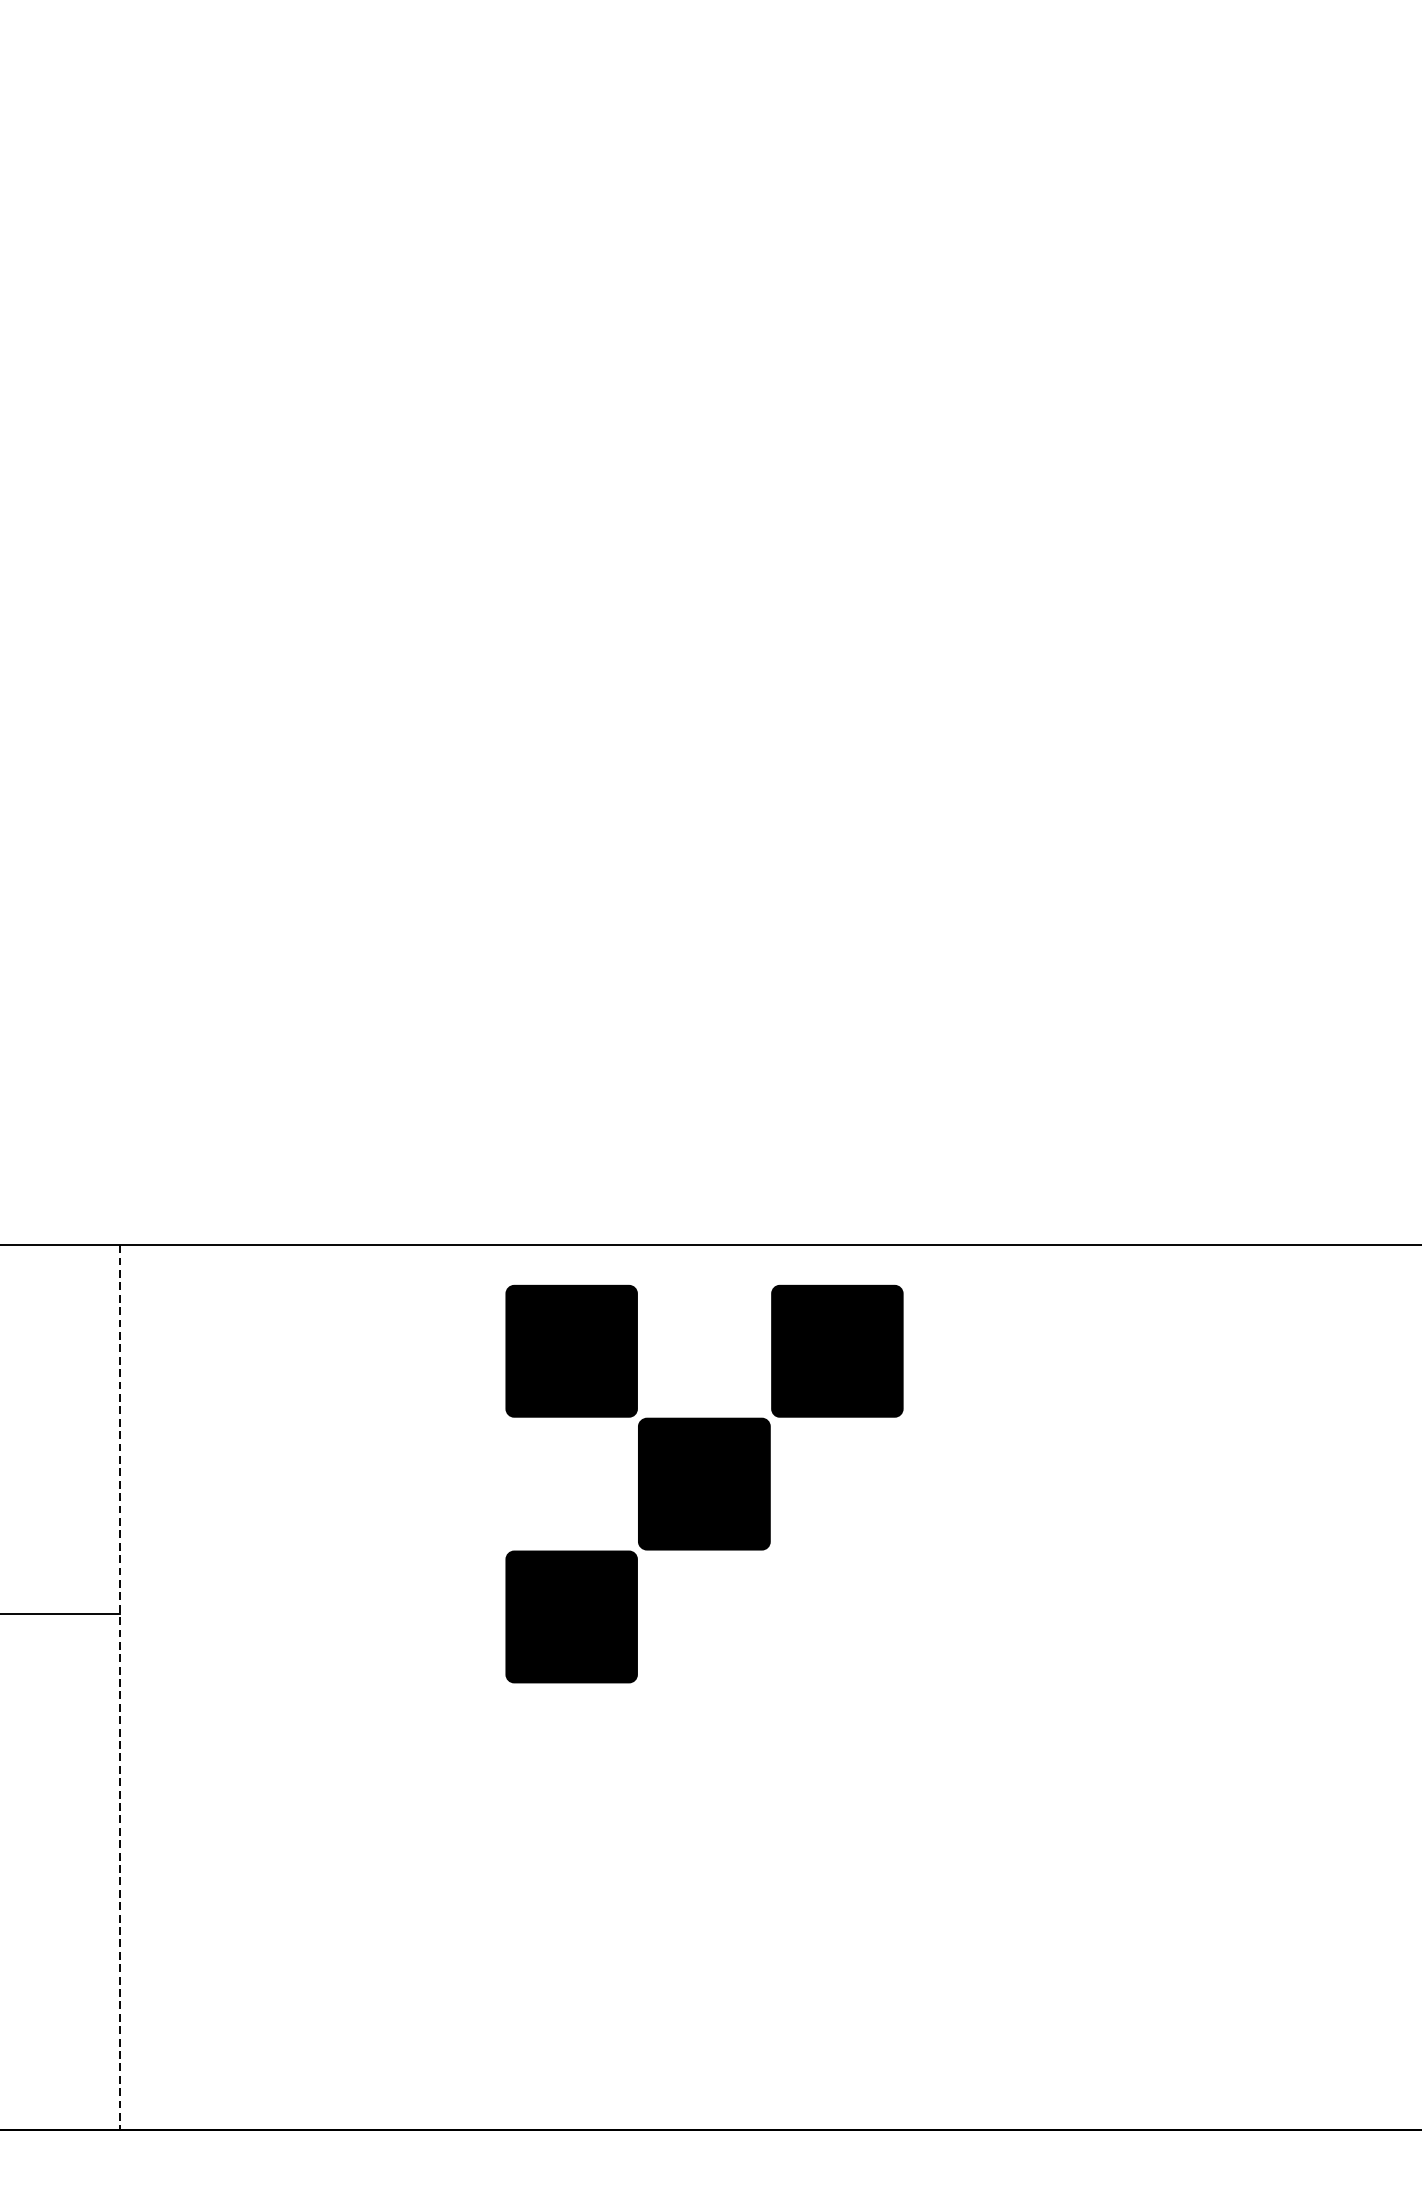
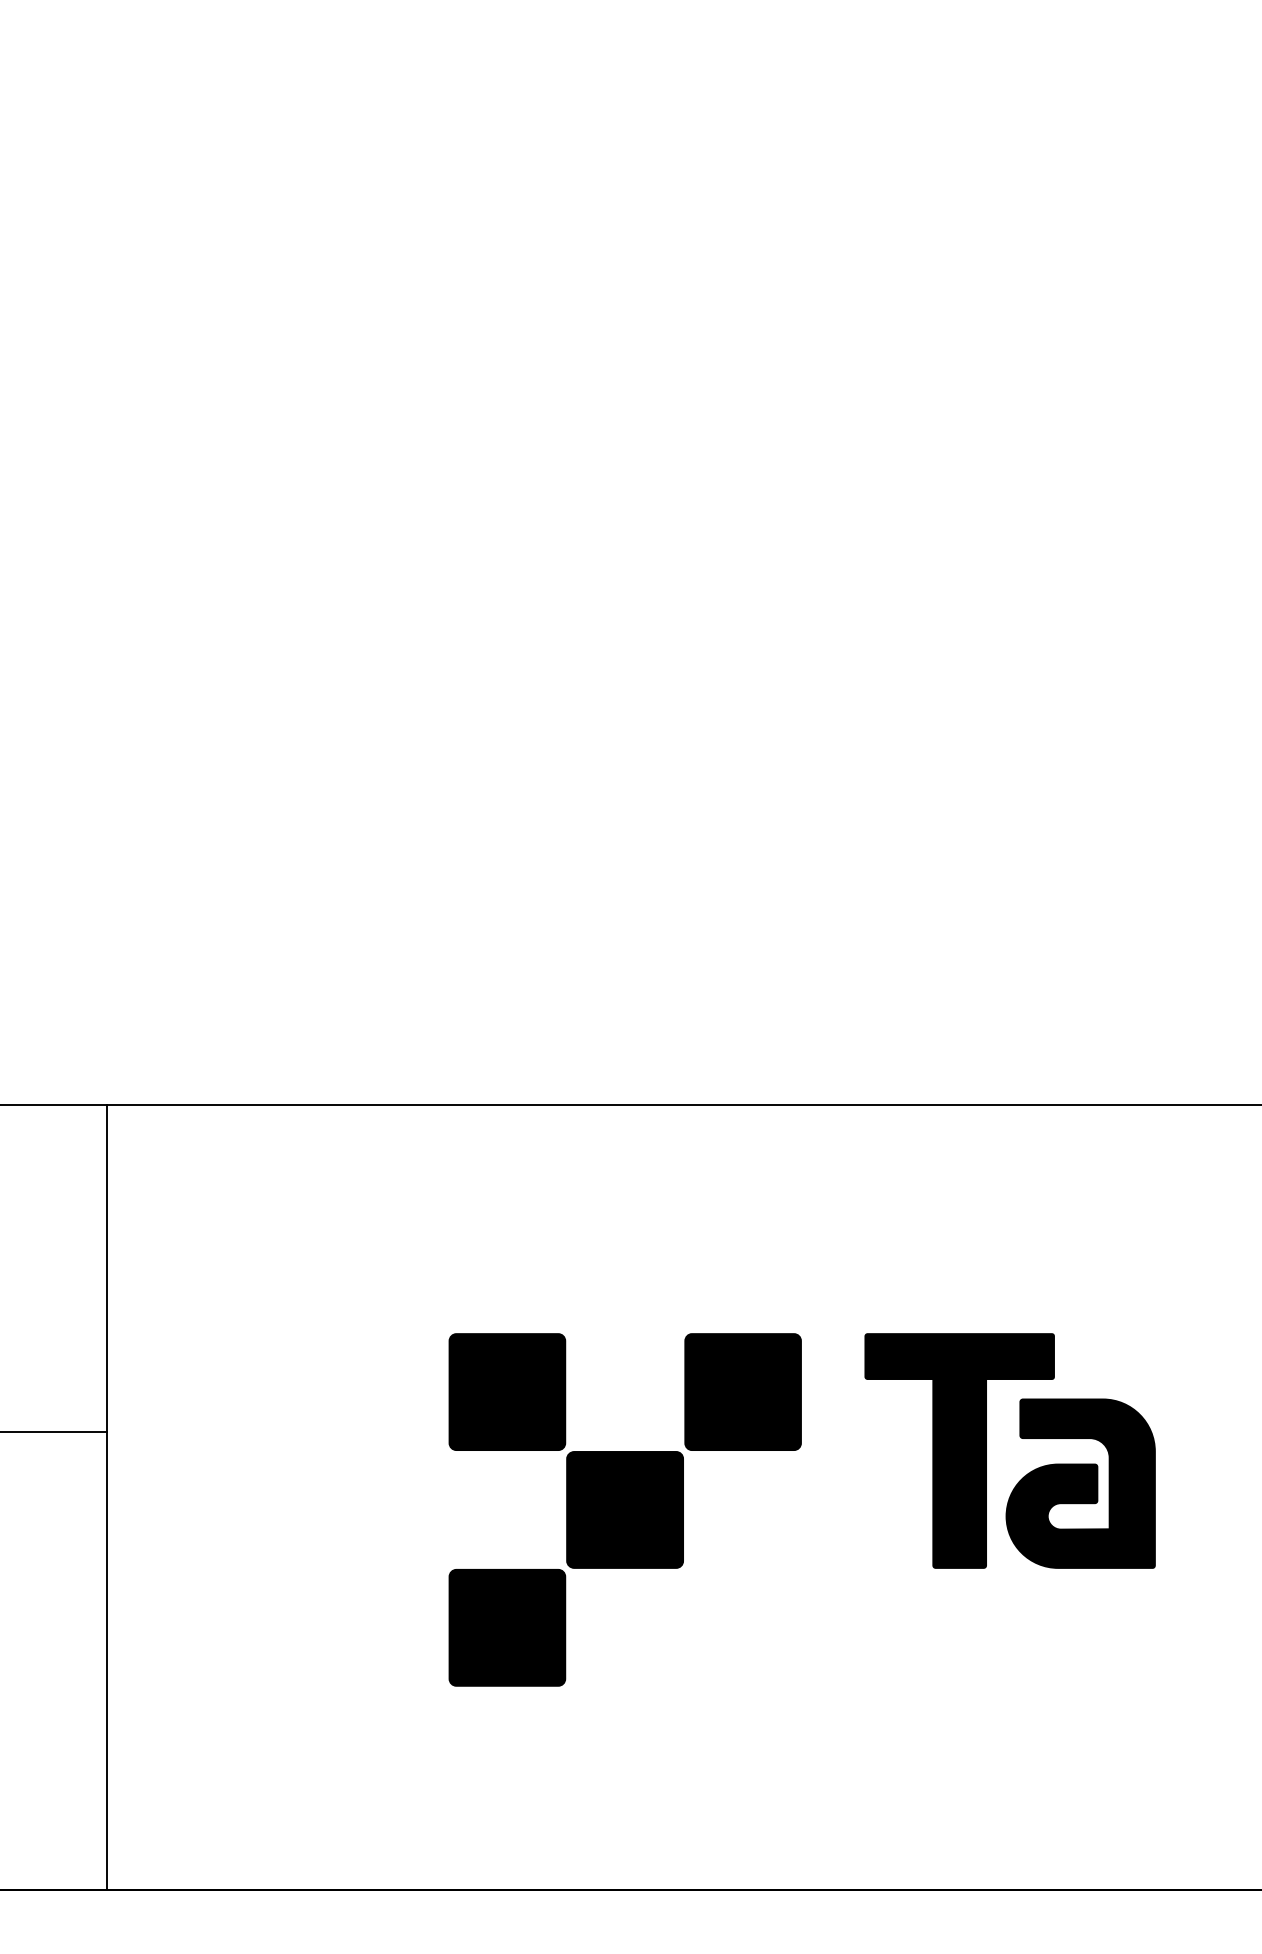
part: (703, 1483) -> (624, 1509), moved
fill: (1081, 1634) -> (959, 1450), added
part: (1217, 1671) -> (1080, 1483), added
line: (119, 1687) -> (106, 1497), dashed -> solid

